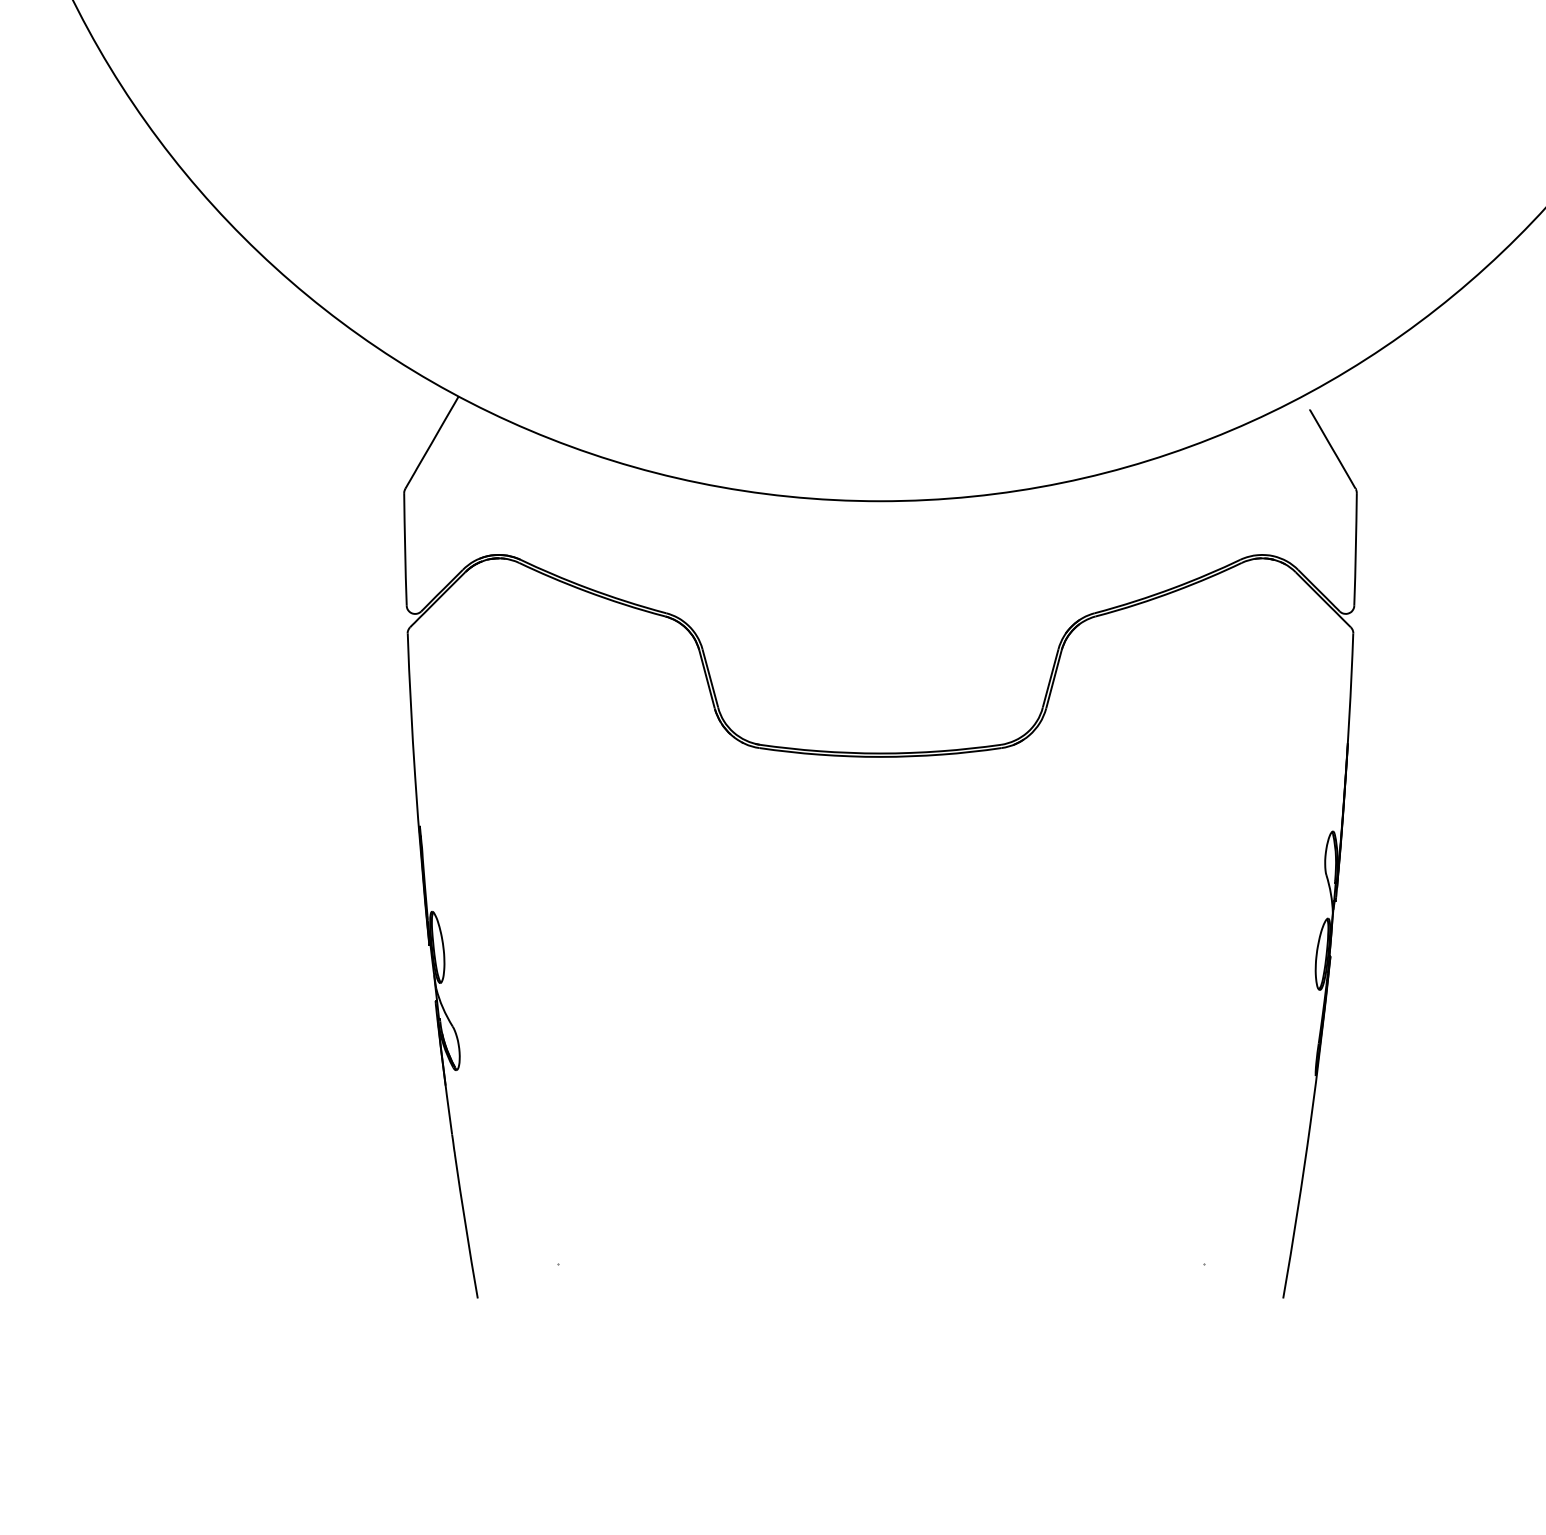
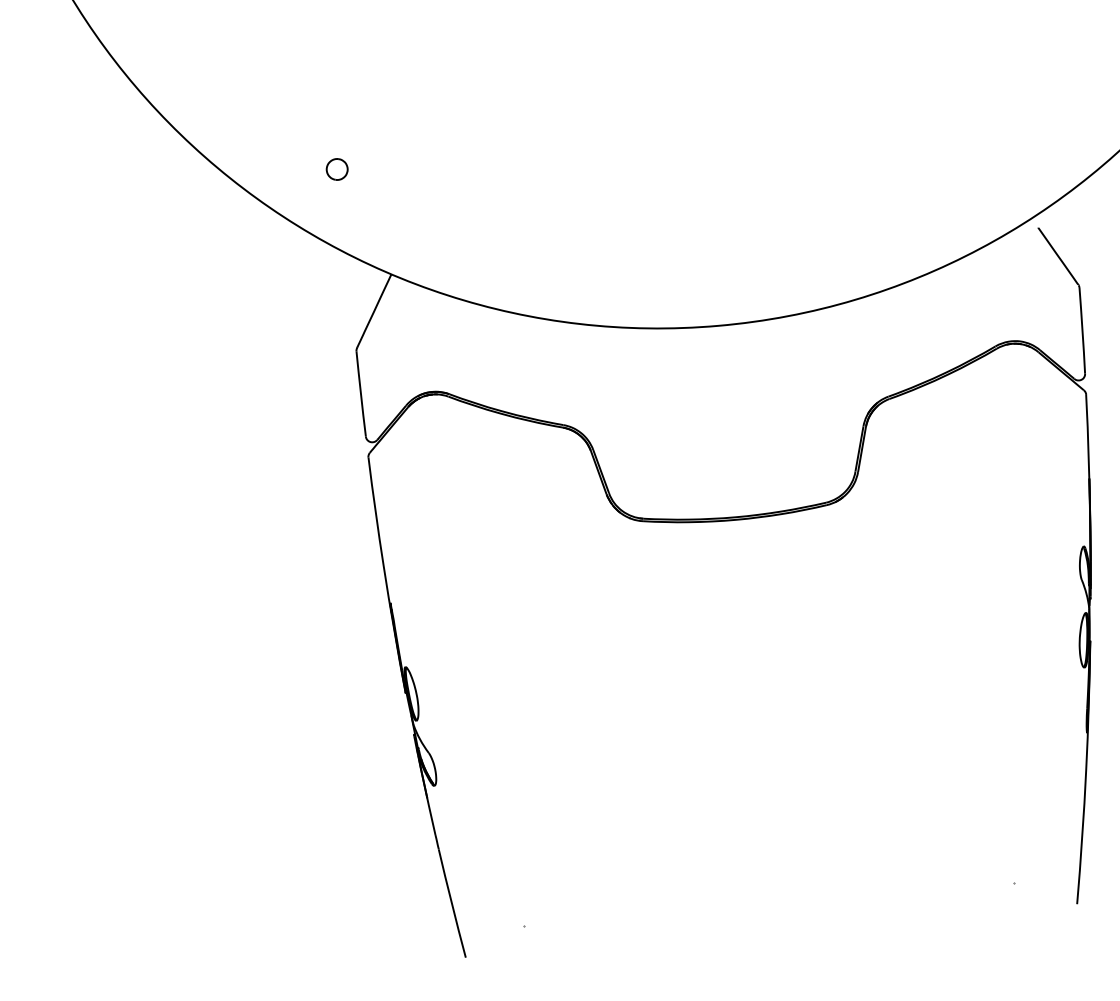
part: (399, 252) -> (336, 168), added

